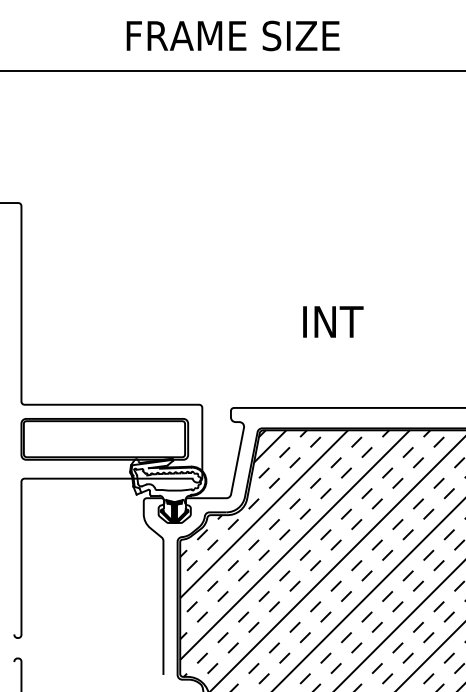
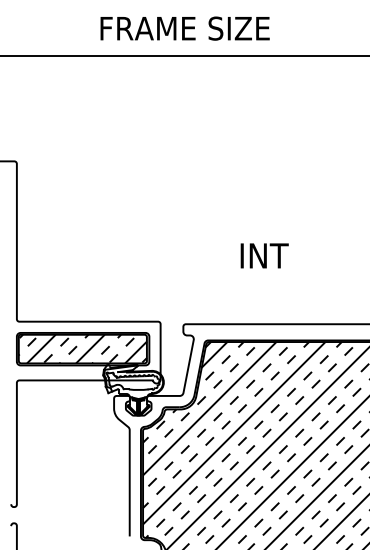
hatch: (104, 438) -> (82, 348), added

